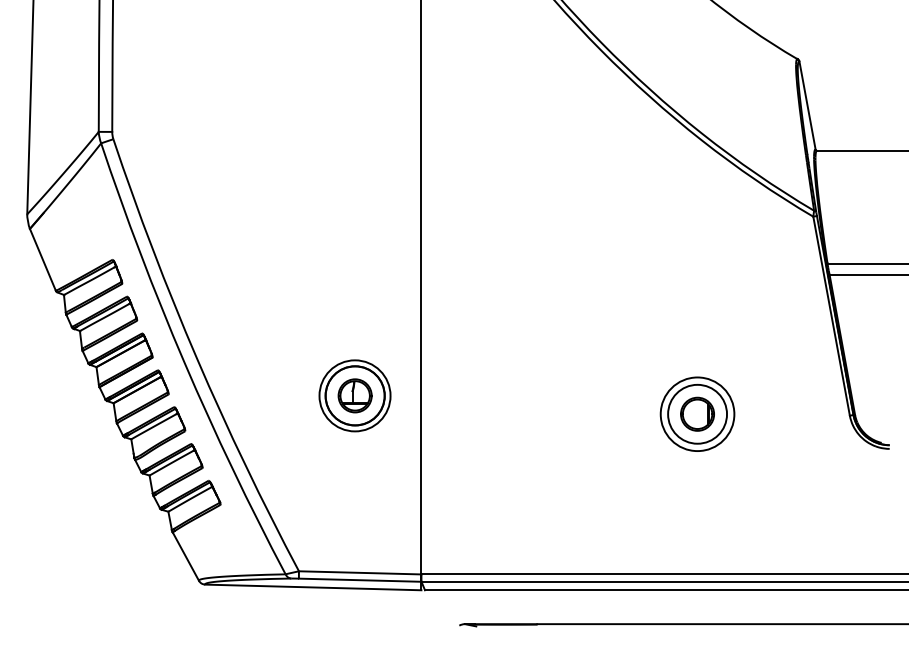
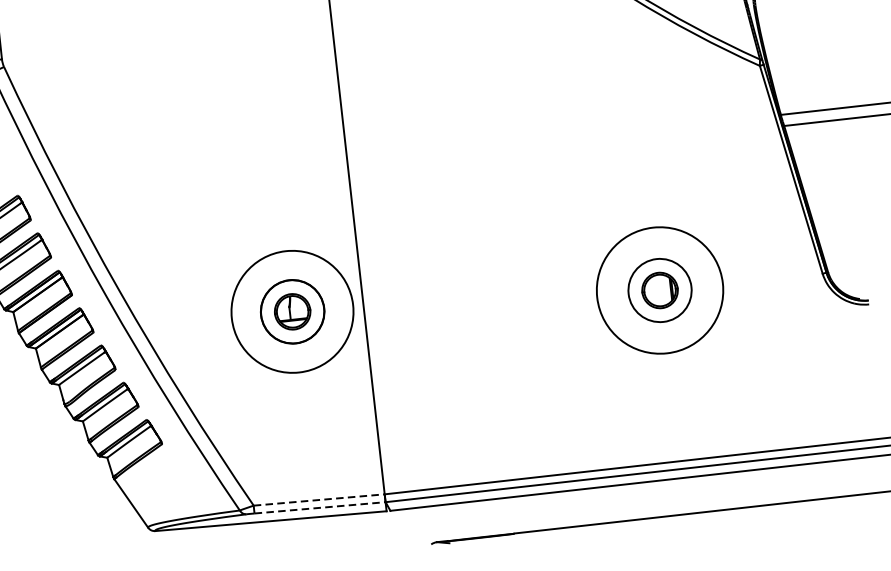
circle: (354, 395) -> (291, 311), size x1.6
circle: (697, 414) -> (660, 290), size x1.6
line: (360, 572) -> (319, 499), solid -> dashed
line: (360, 580) -> (320, 508), solid -> dashed

